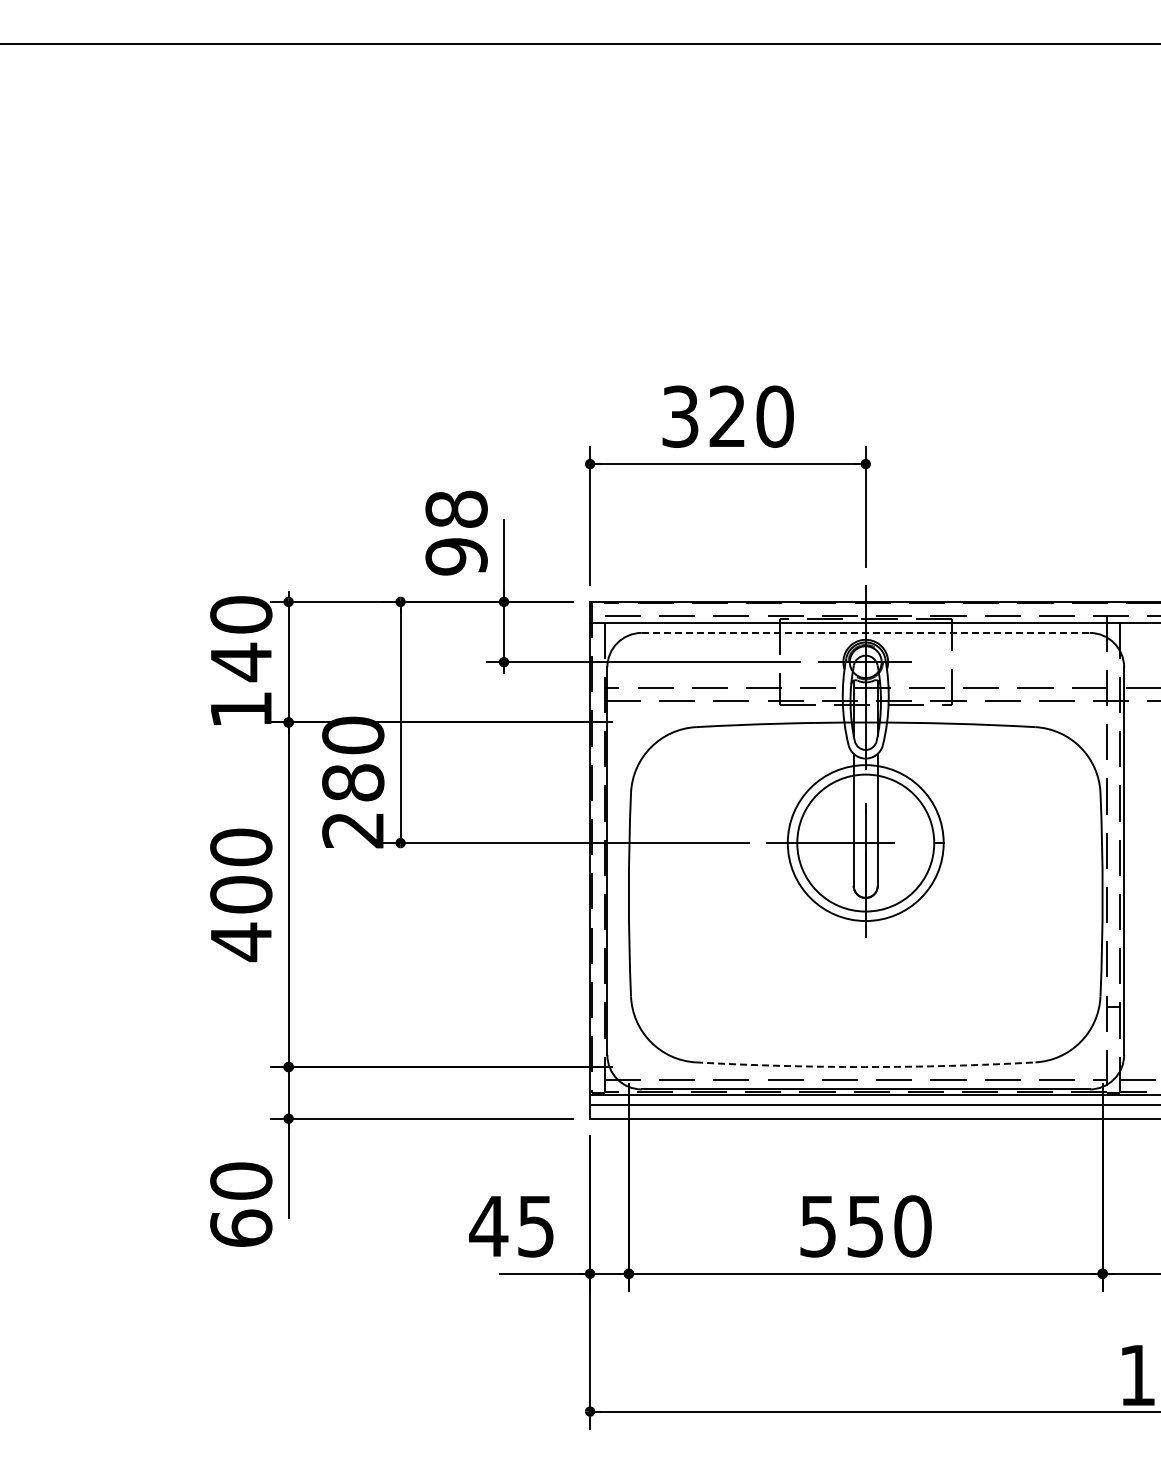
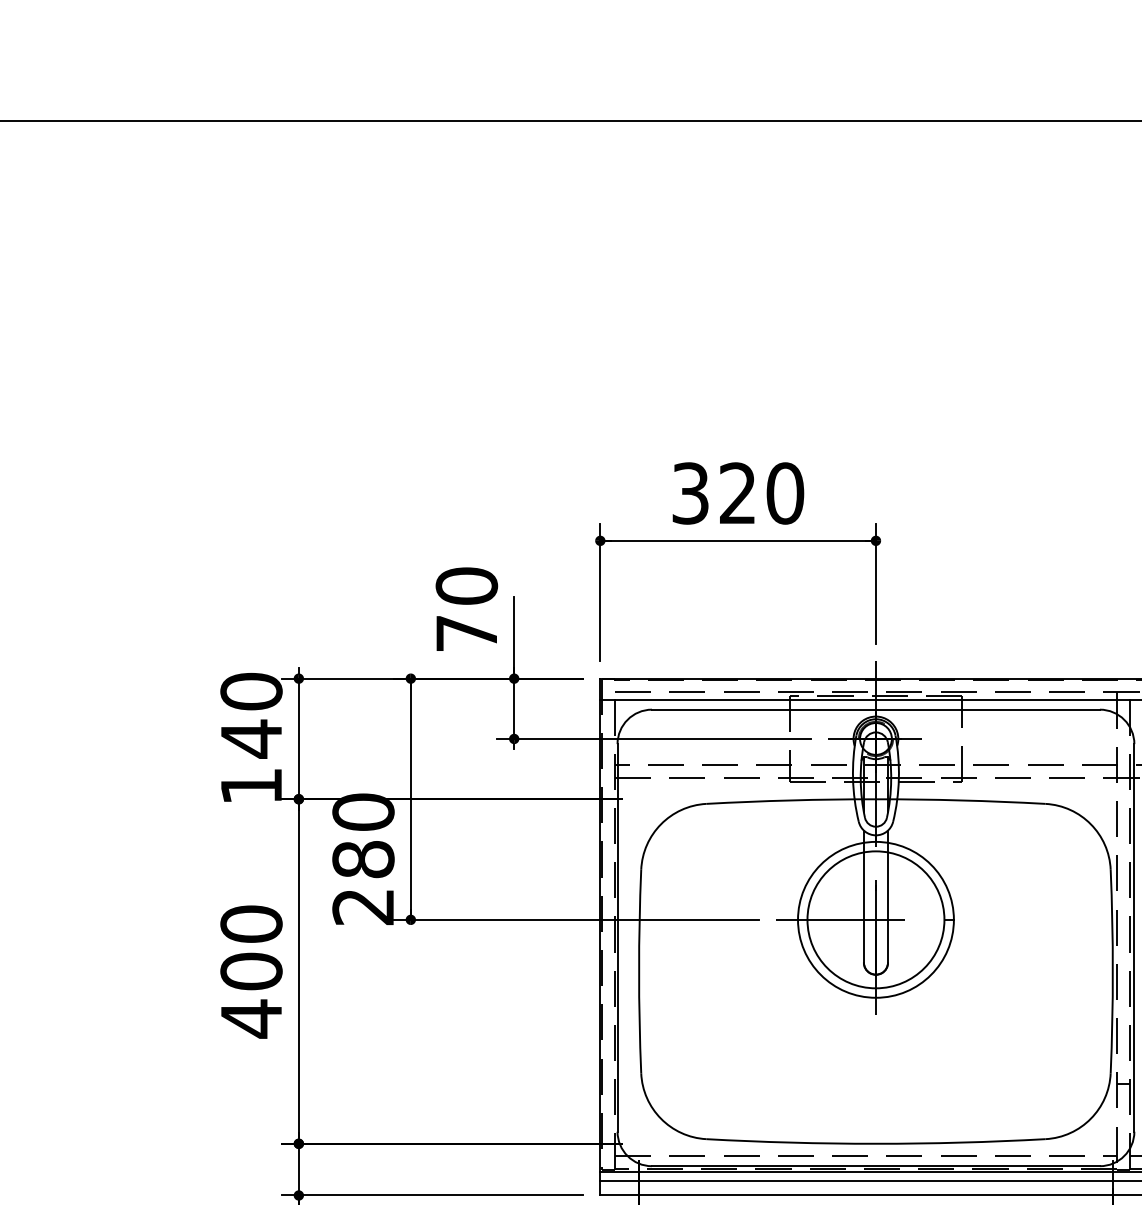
text: (456, 532) -> (466, 609), 98 -> 70
line: (865, 632) -> (875, 709), dashed -> solid
arc: (865, 1067) -> (875, 1144), dashed -> solid

